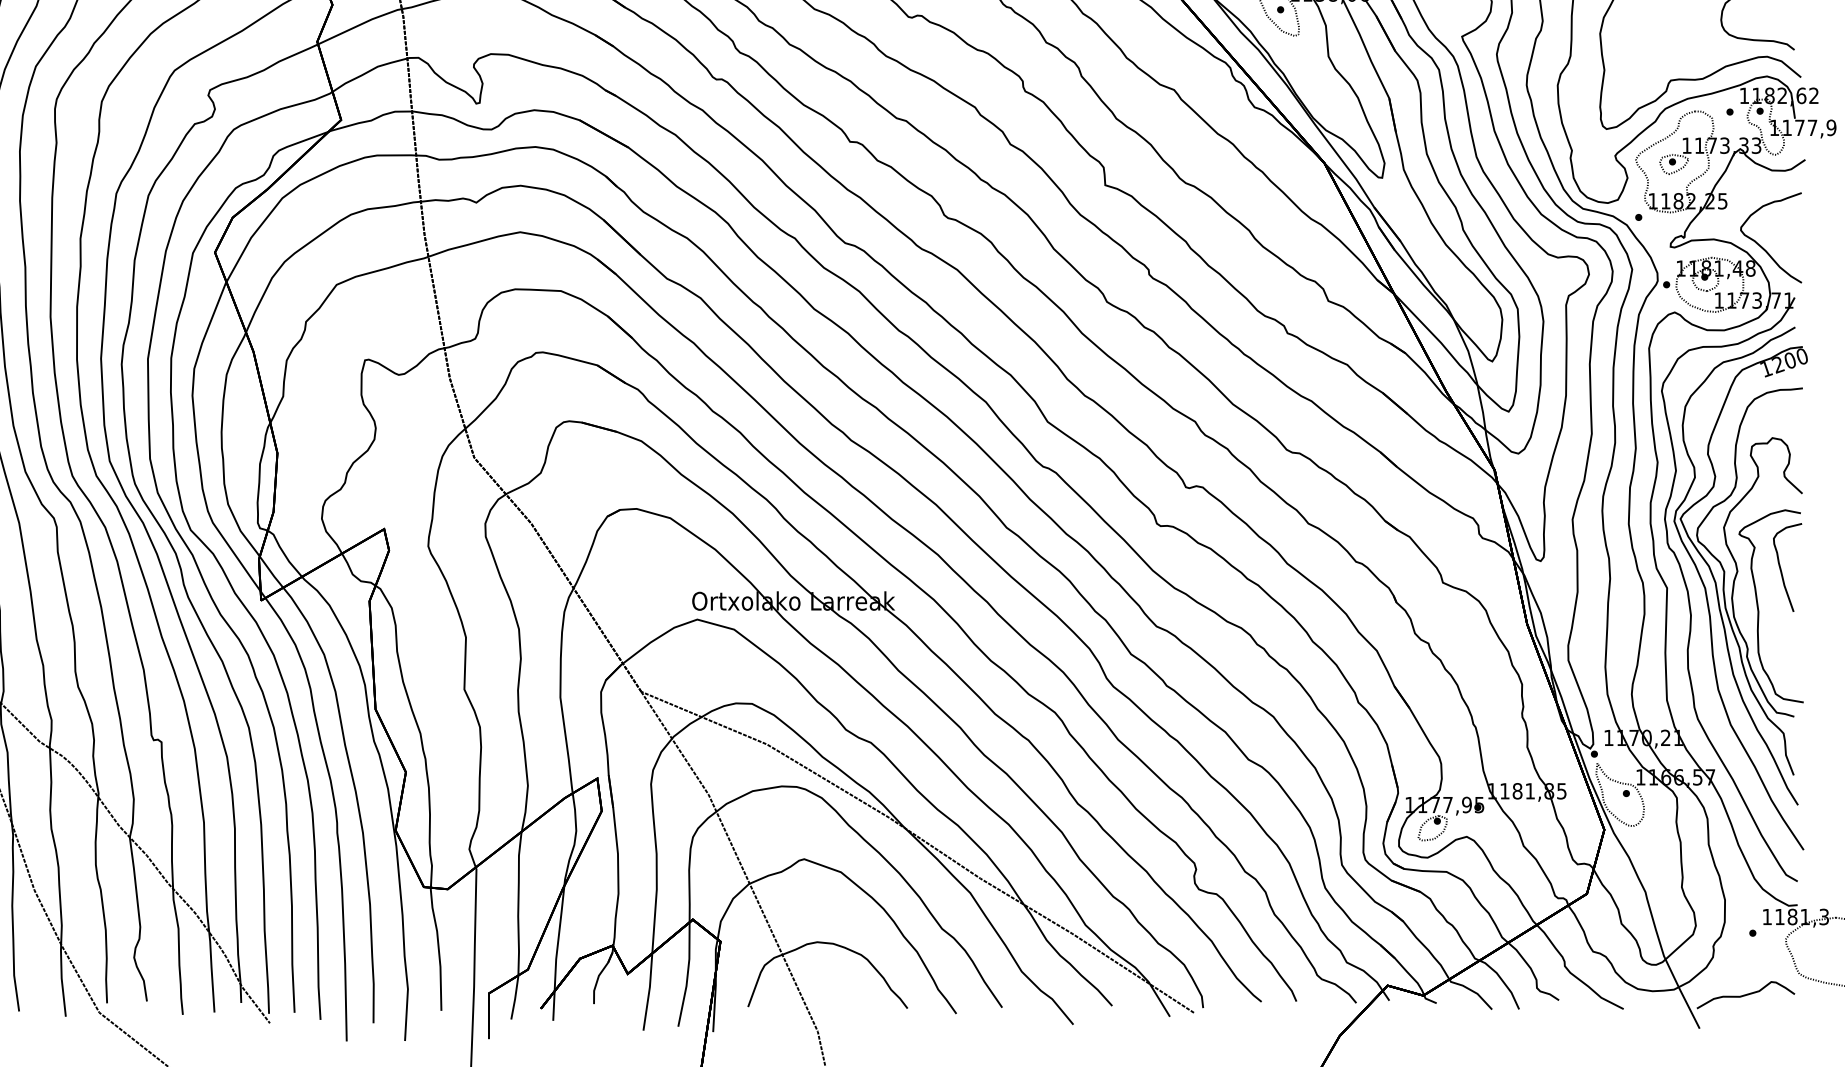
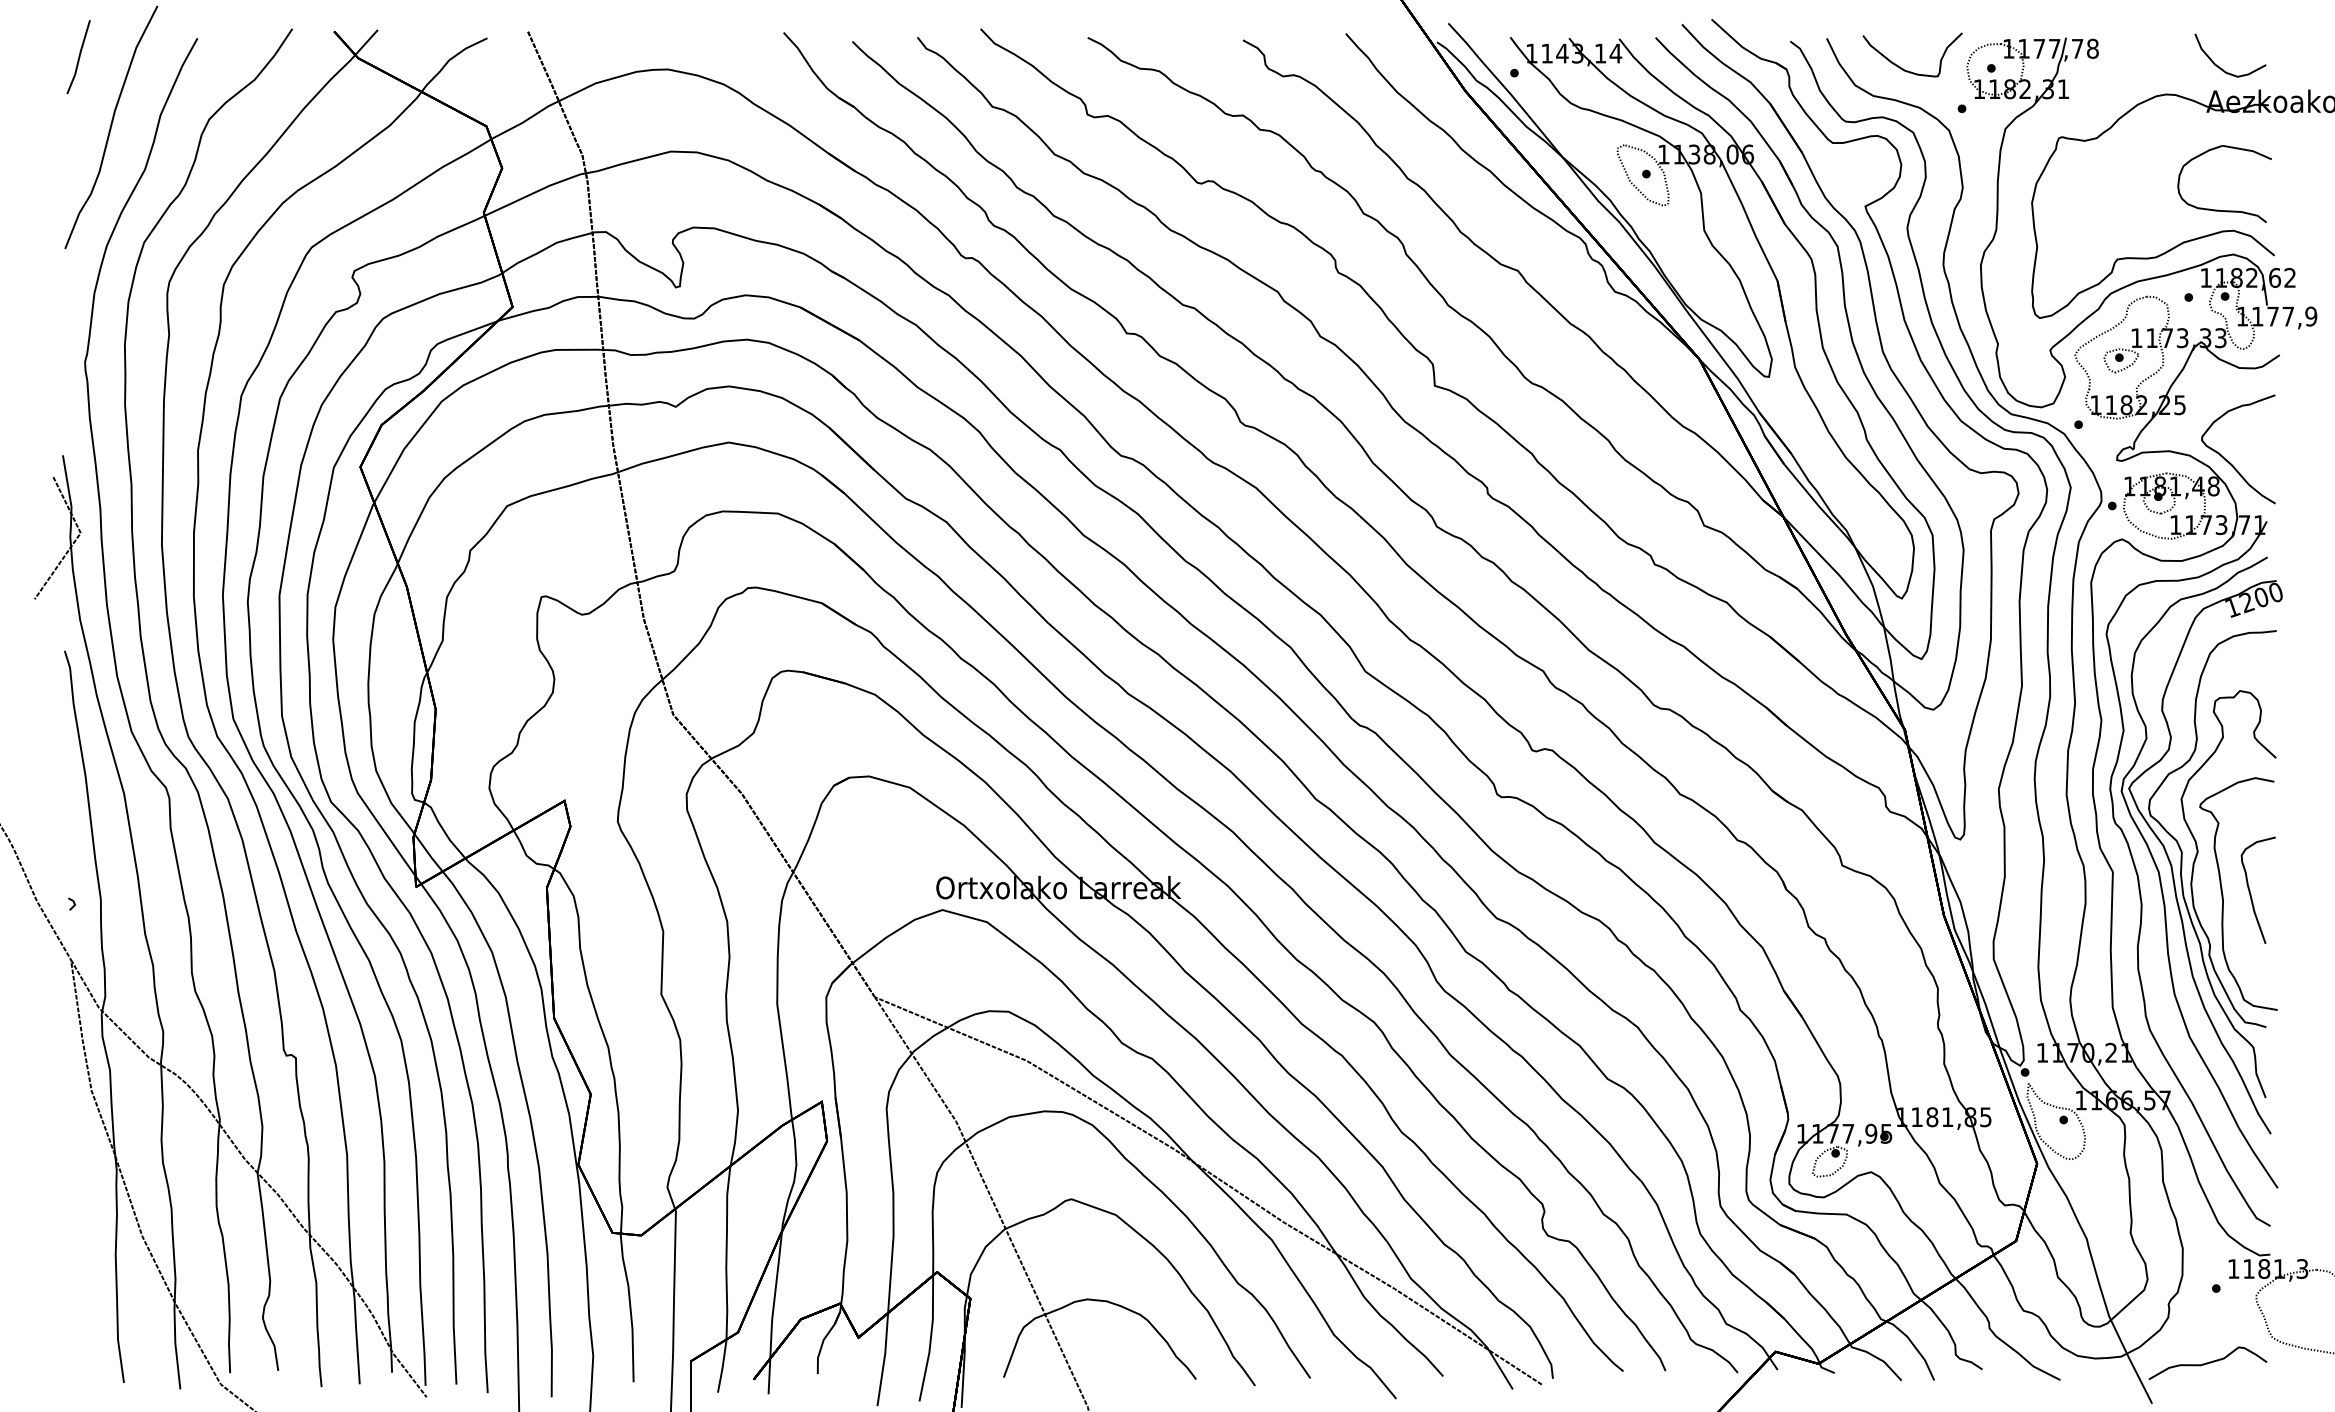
curve: (1781, 567) -> (2250, 890), moved

